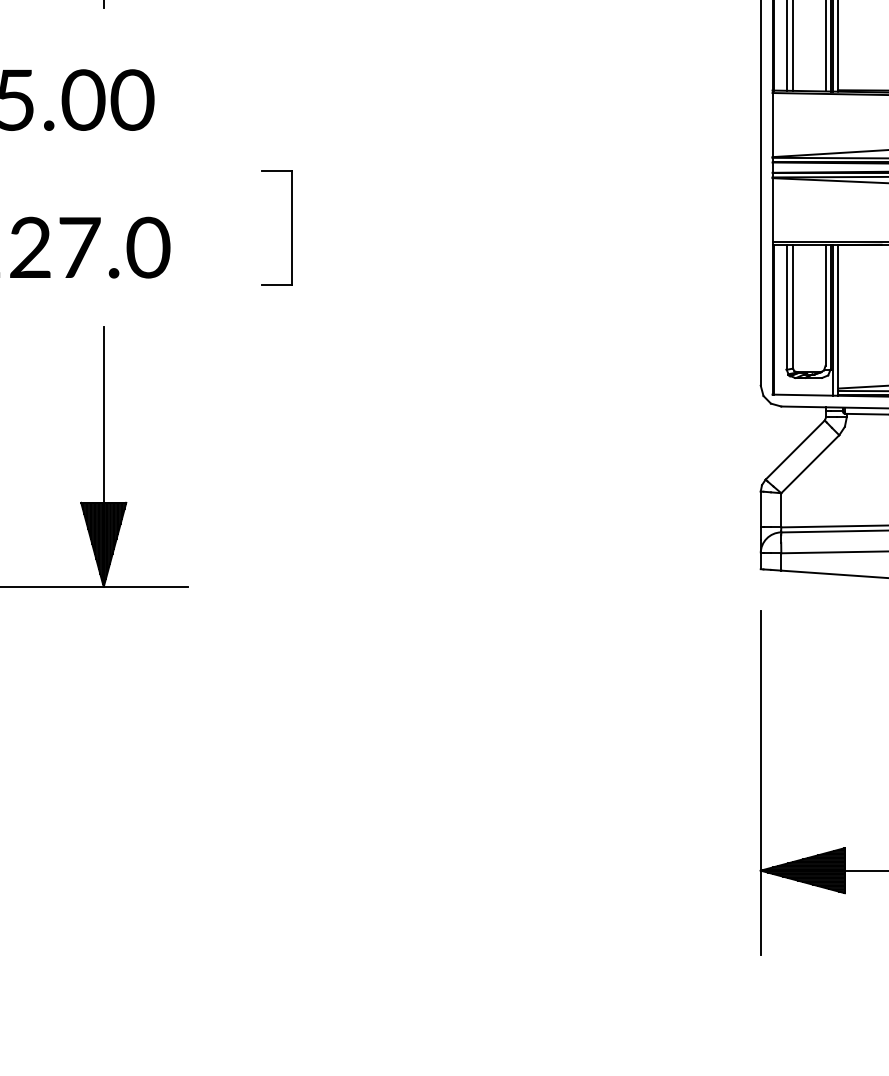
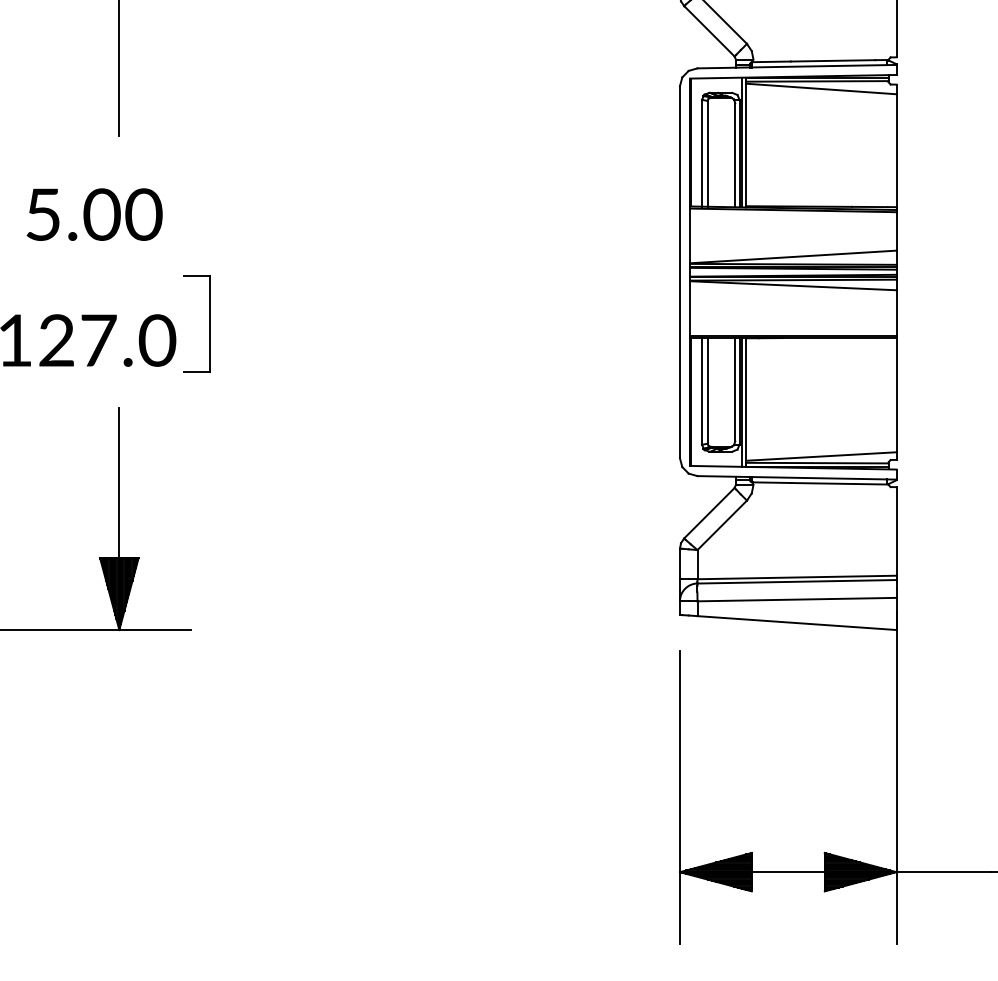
part: (291, 227) -> (209, 323), moved

